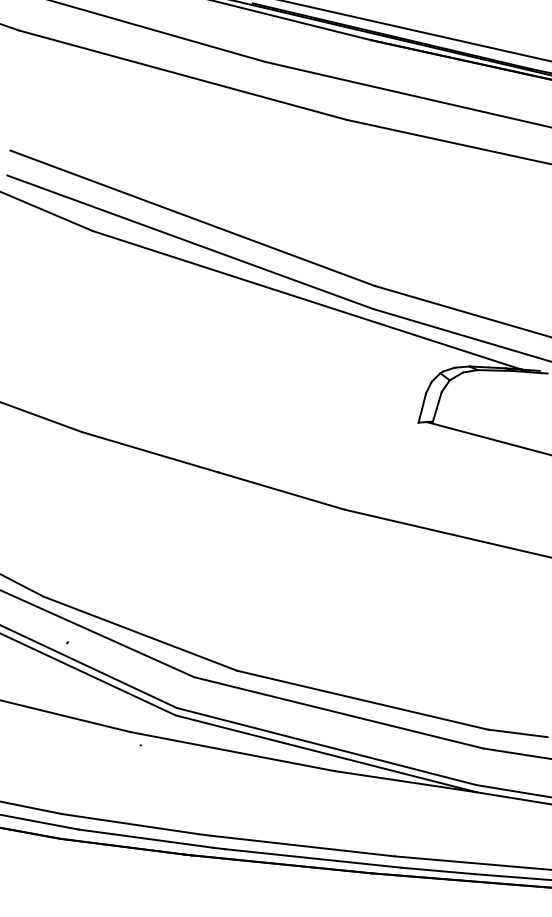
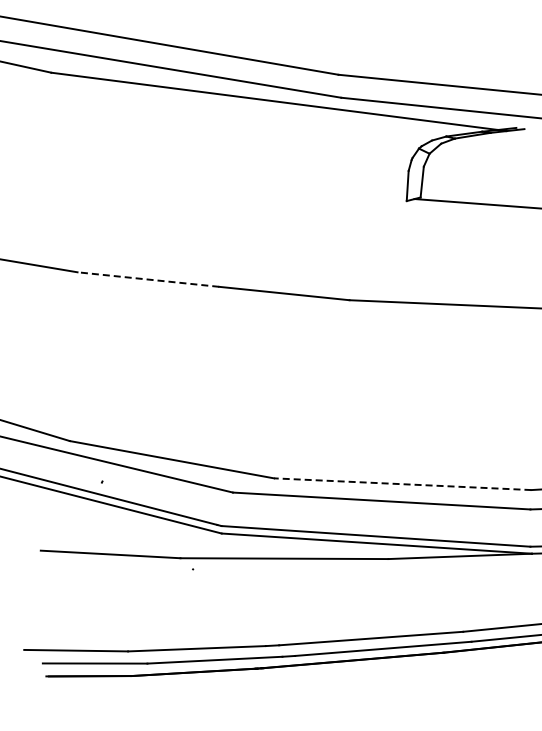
line: (149, 452) -> (147, 279), solid -> dashed
line: (362, 700) -> (402, 484), solid -> dashed

